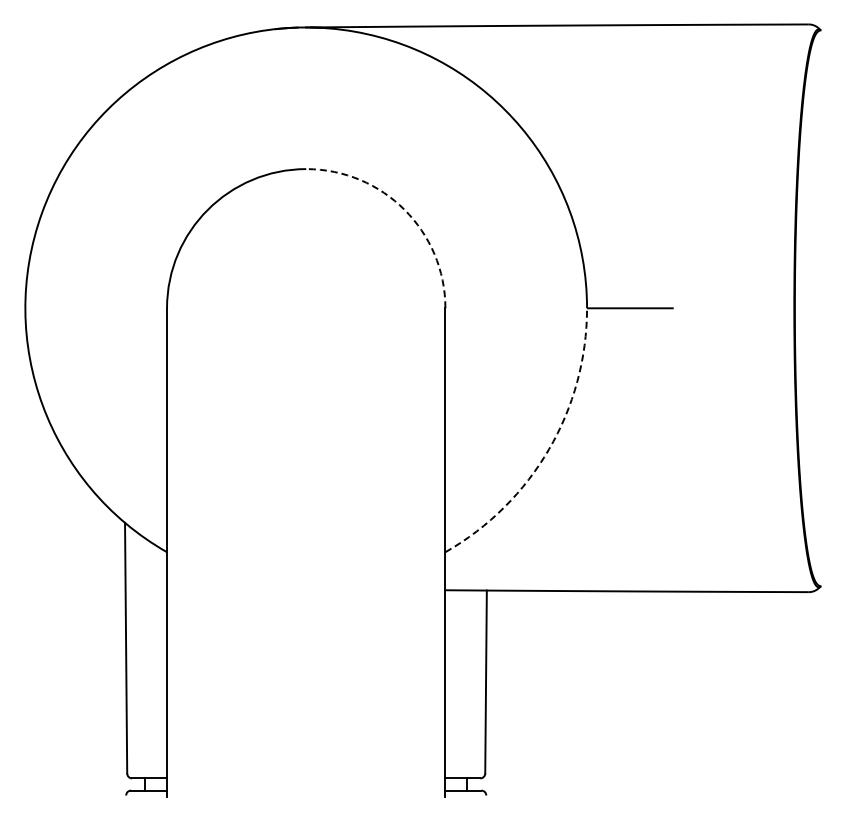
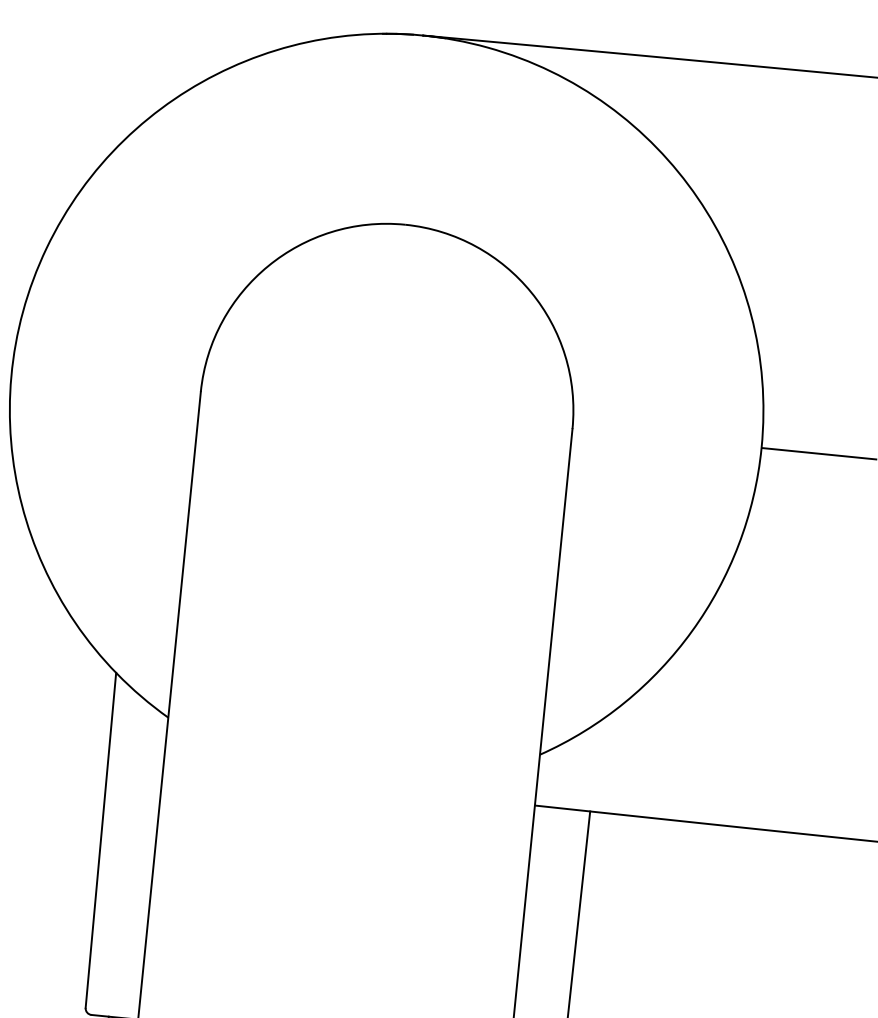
arc: (404, 209) -> (531, 291), dashed -> solid
arc: (549, 449) -> (692, 631), dashed -> solid

